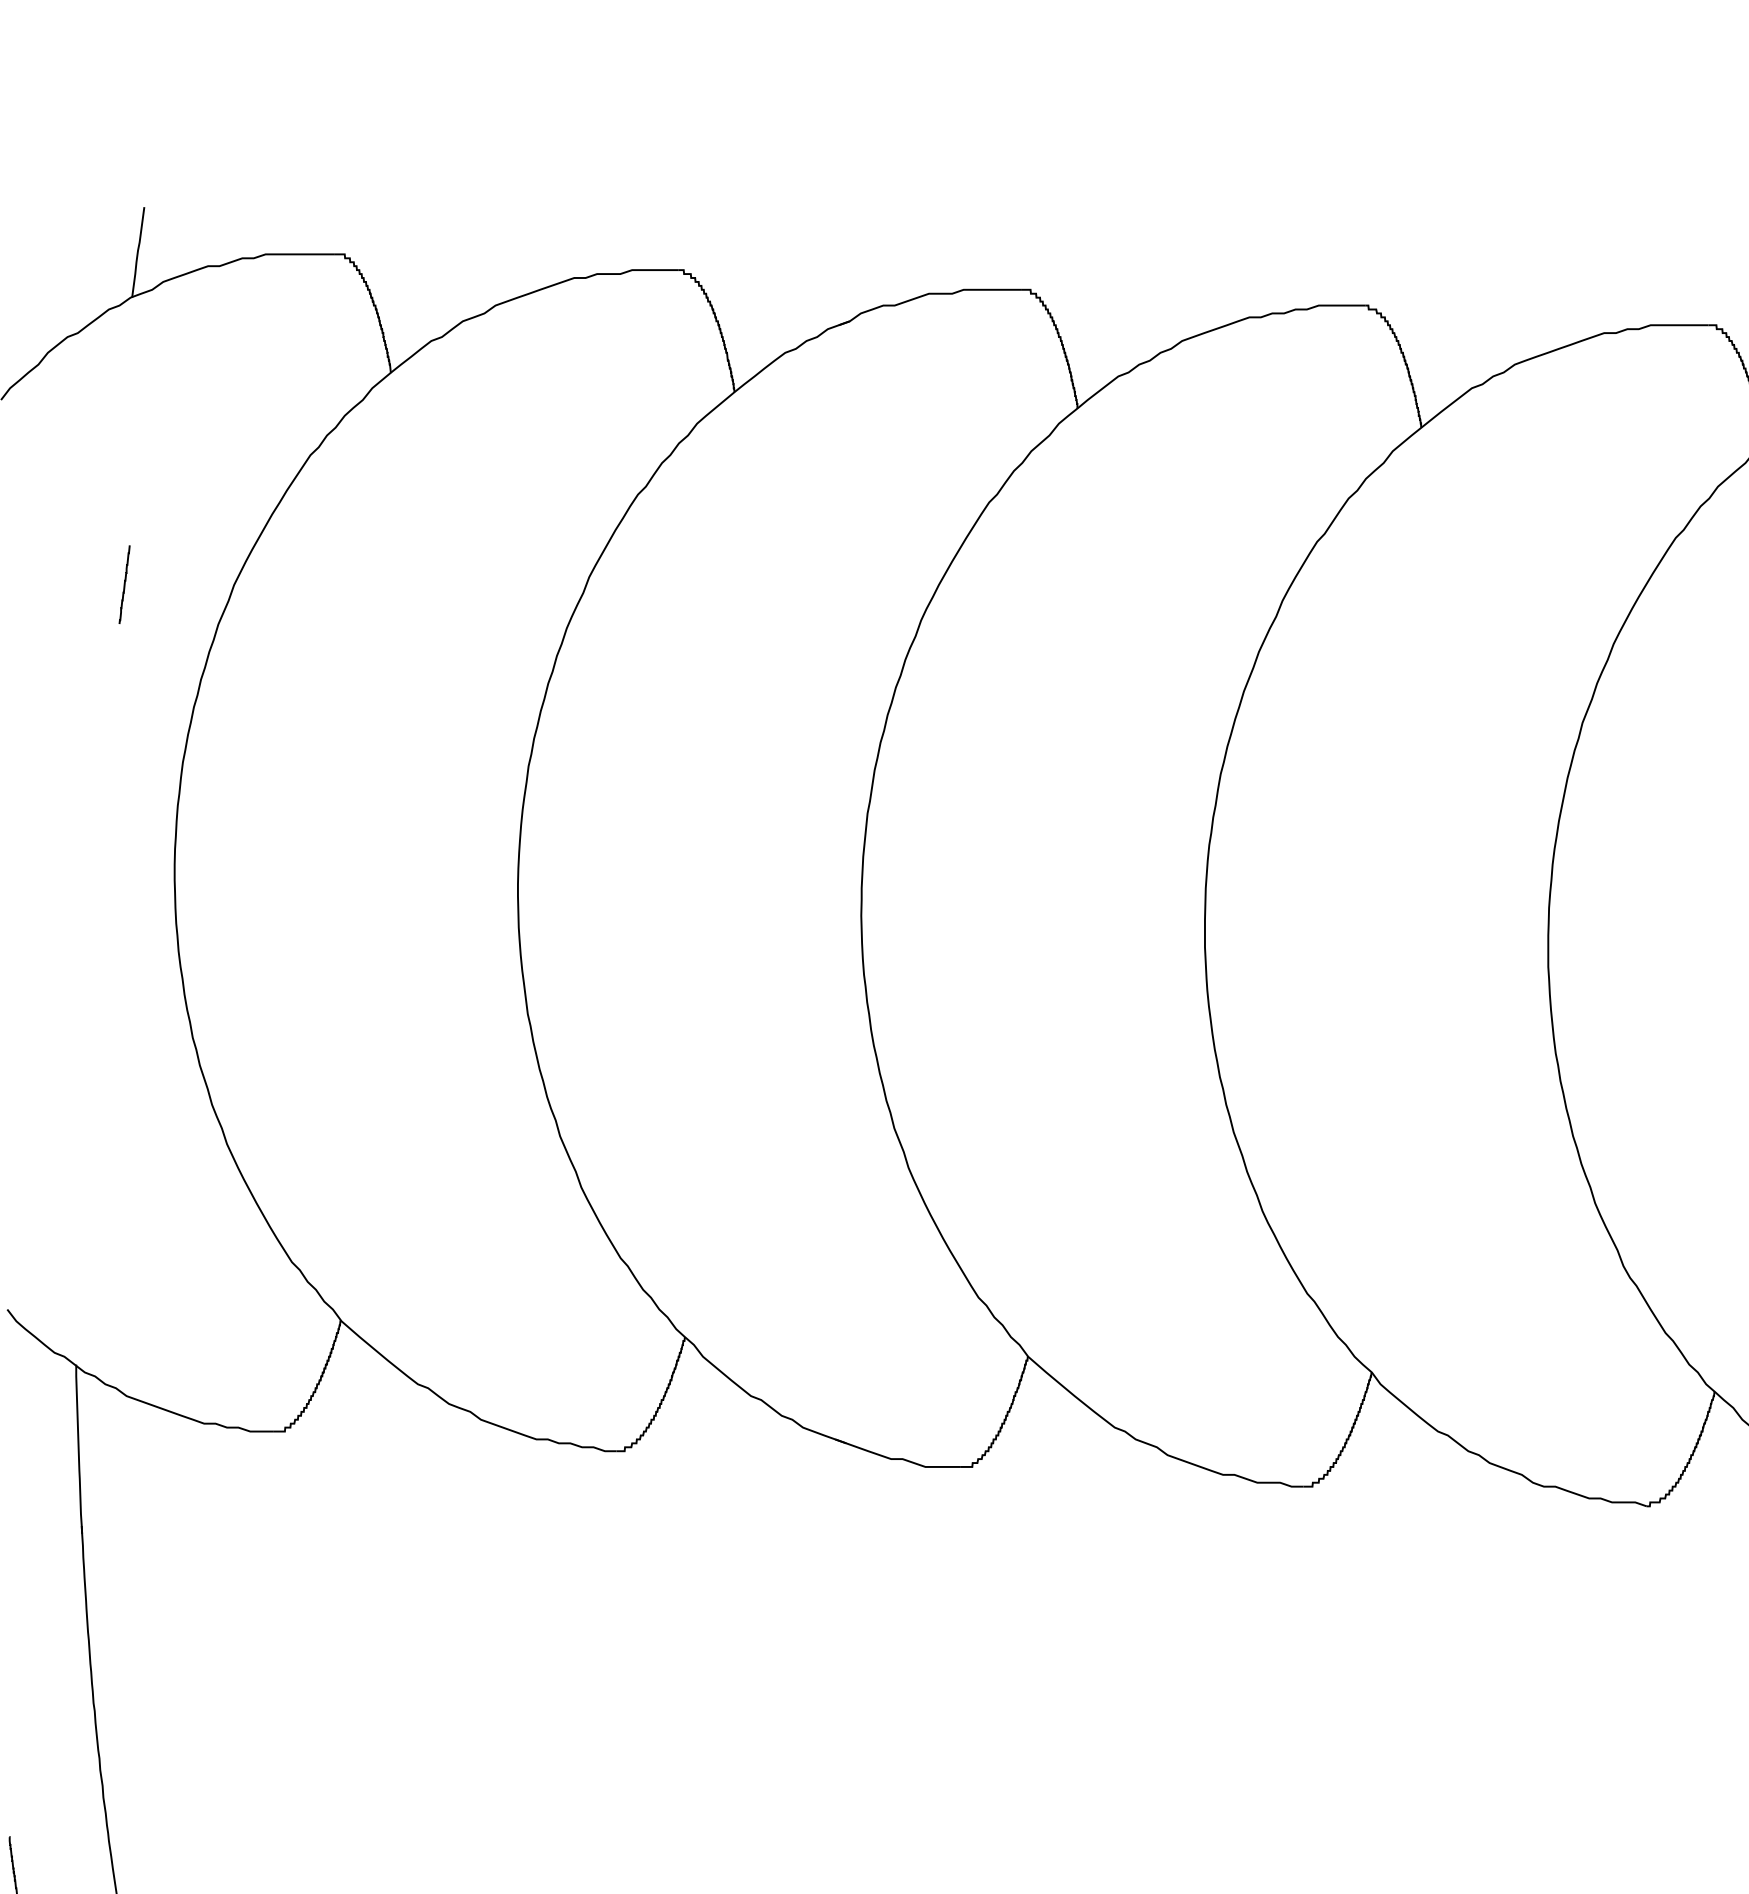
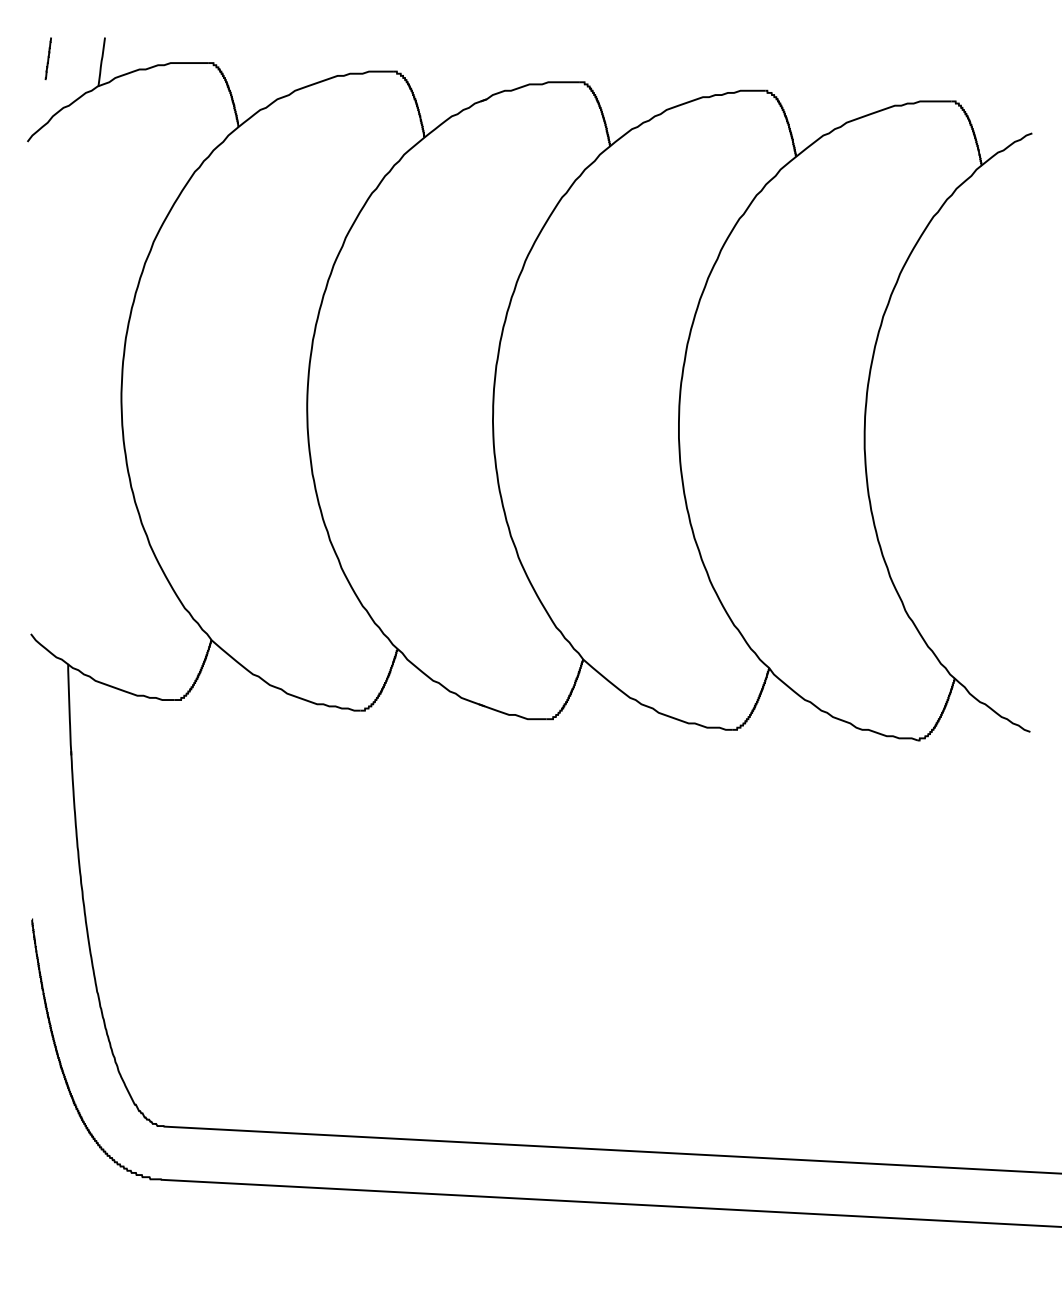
line: (123, 584) -> (47, 58), moved

